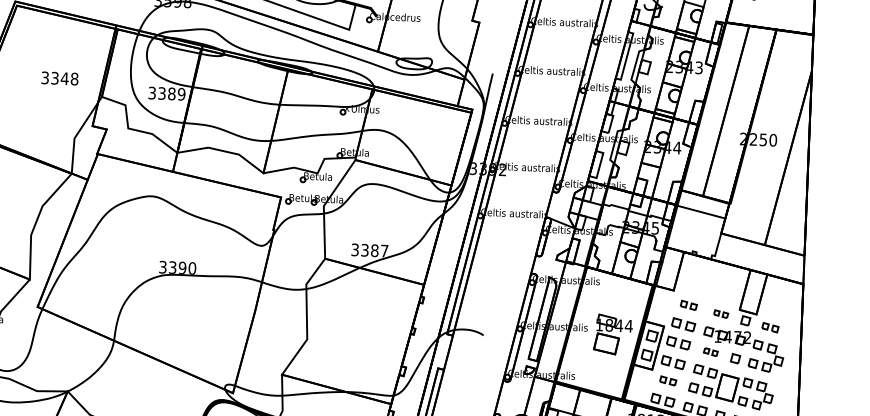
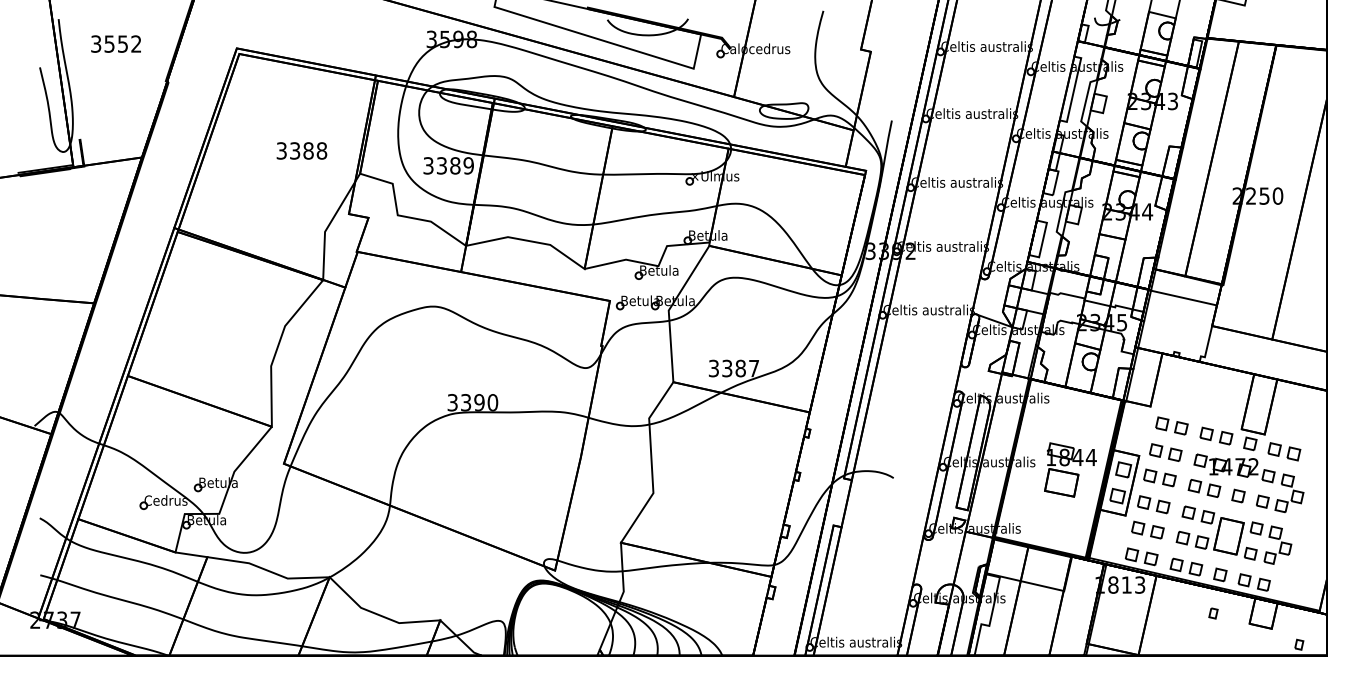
text: (64, 78) -> (308, 150), 3348 -> 3388
part: (688, 305) -> (1171, 425), size x1.43
part: (721, 313) -> (1216, 435), size x1.67
part: (770, 327) -> (1284, 451), size x1.43
part: (710, 352) -> (1204, 488), size x1.67
part: (667, 380) -> (1147, 529), size x1.43

